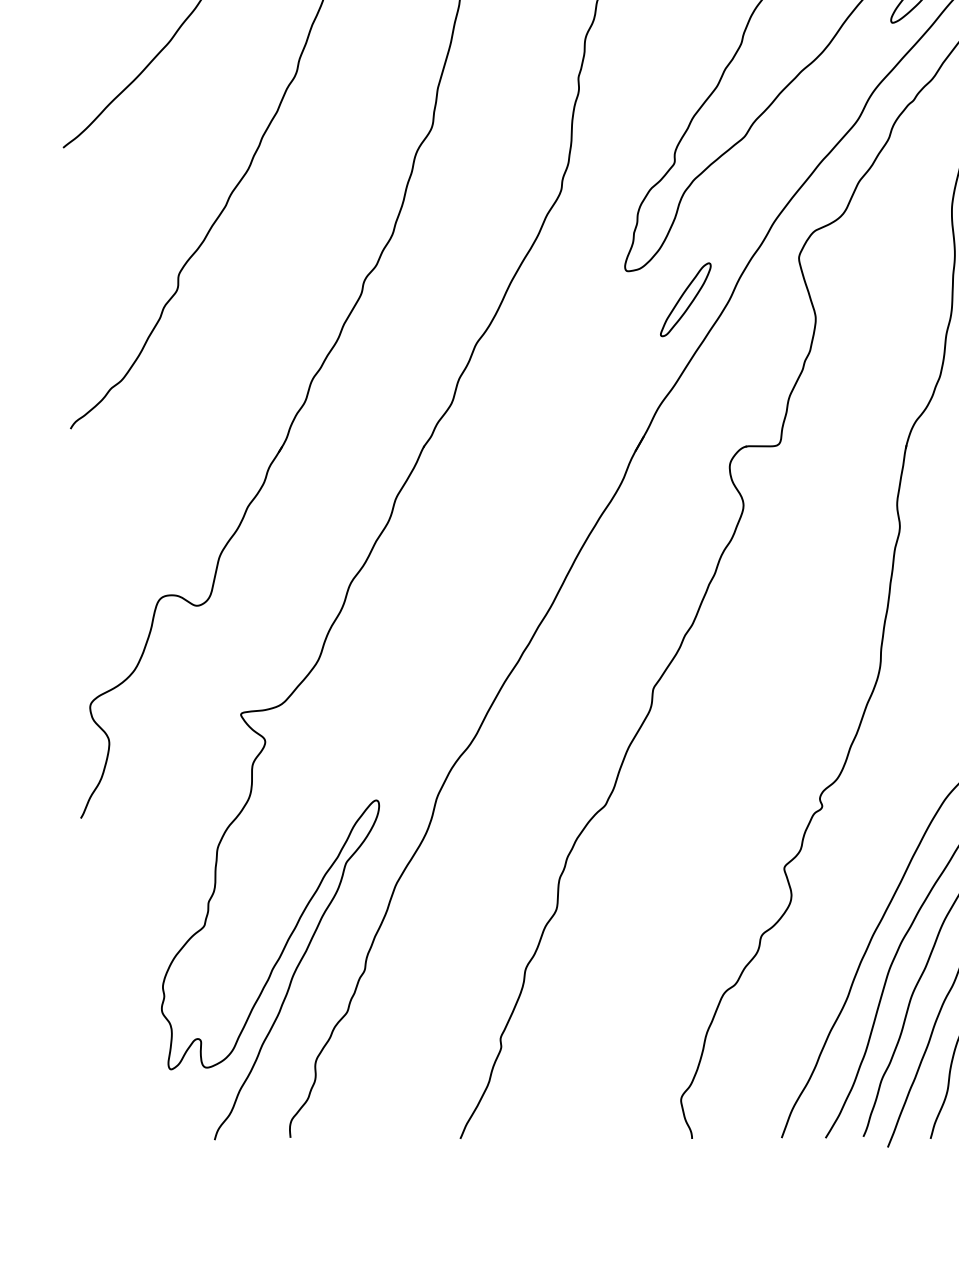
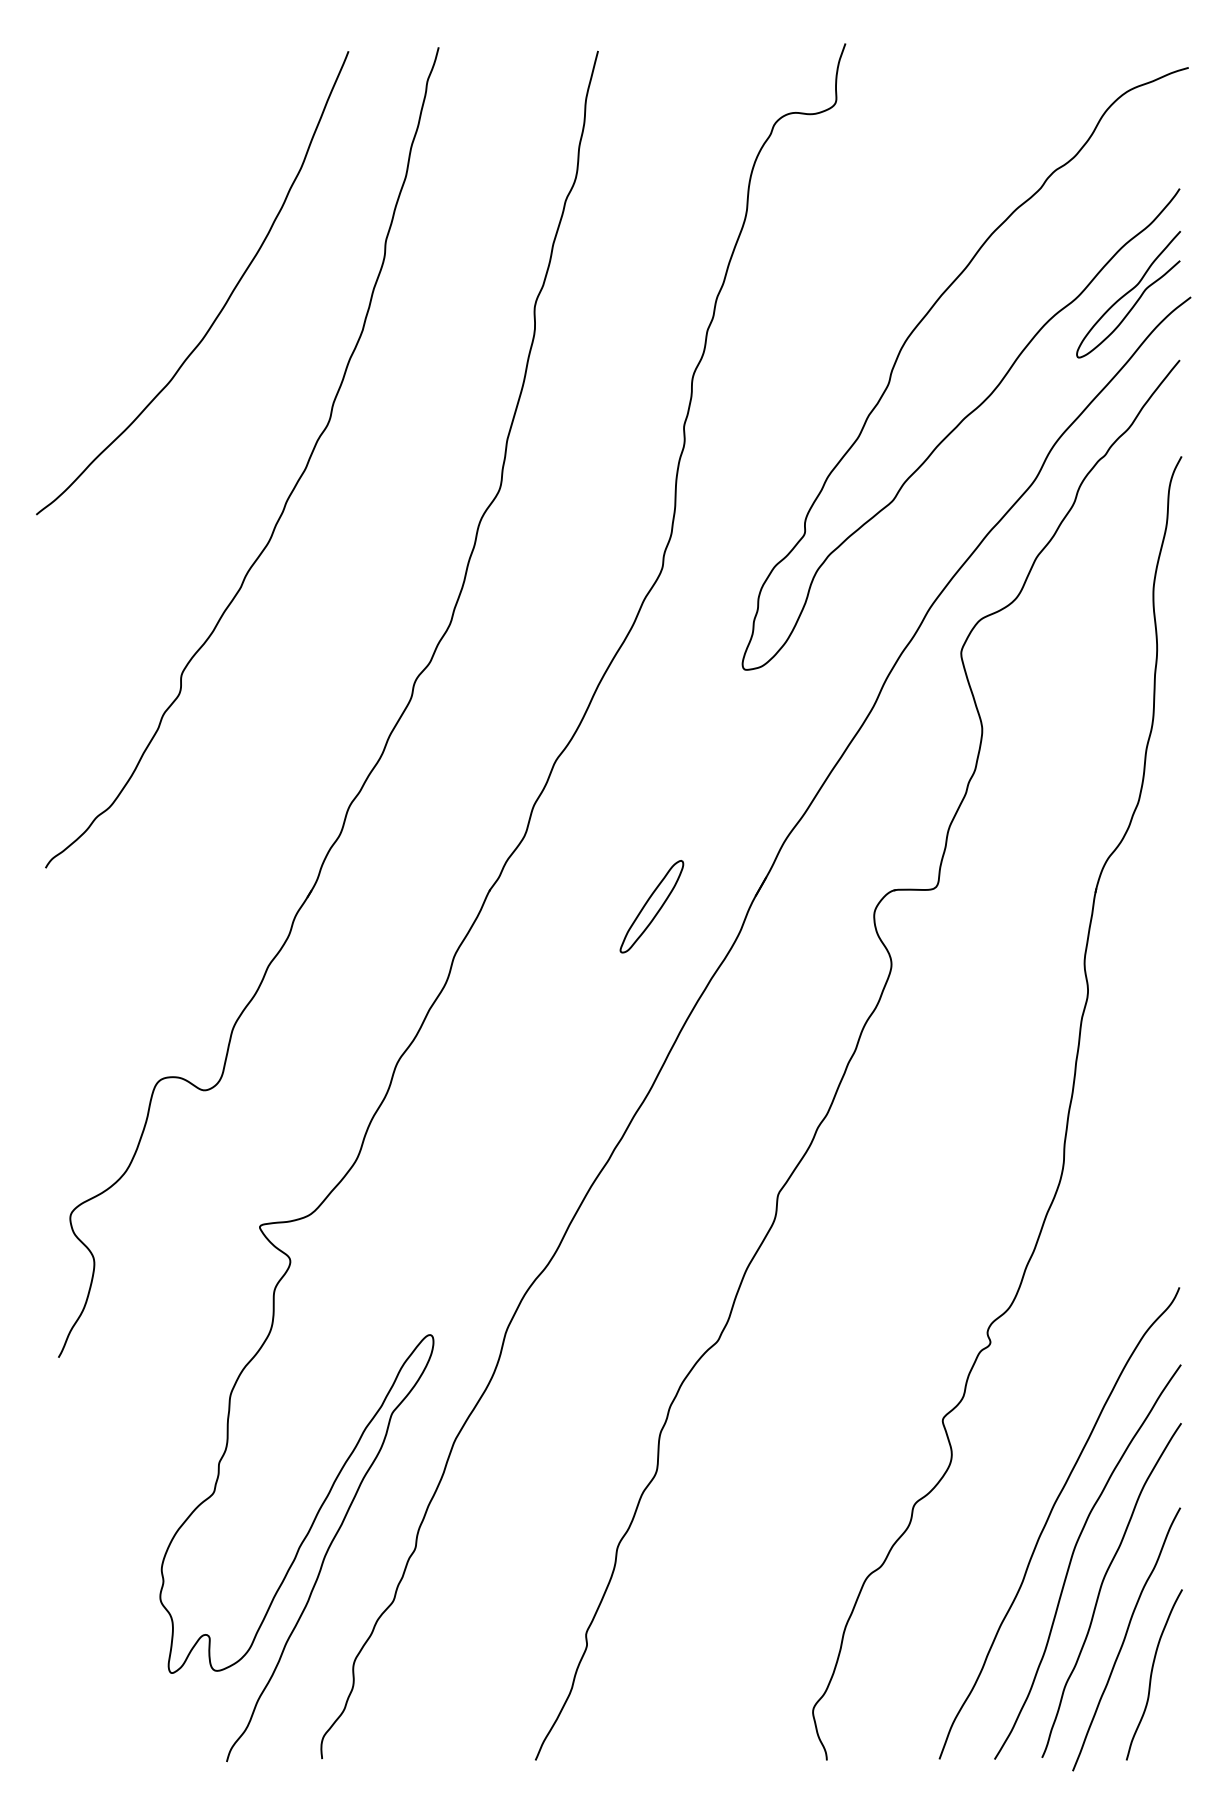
part: (685, 299) -> (651, 906), moved

